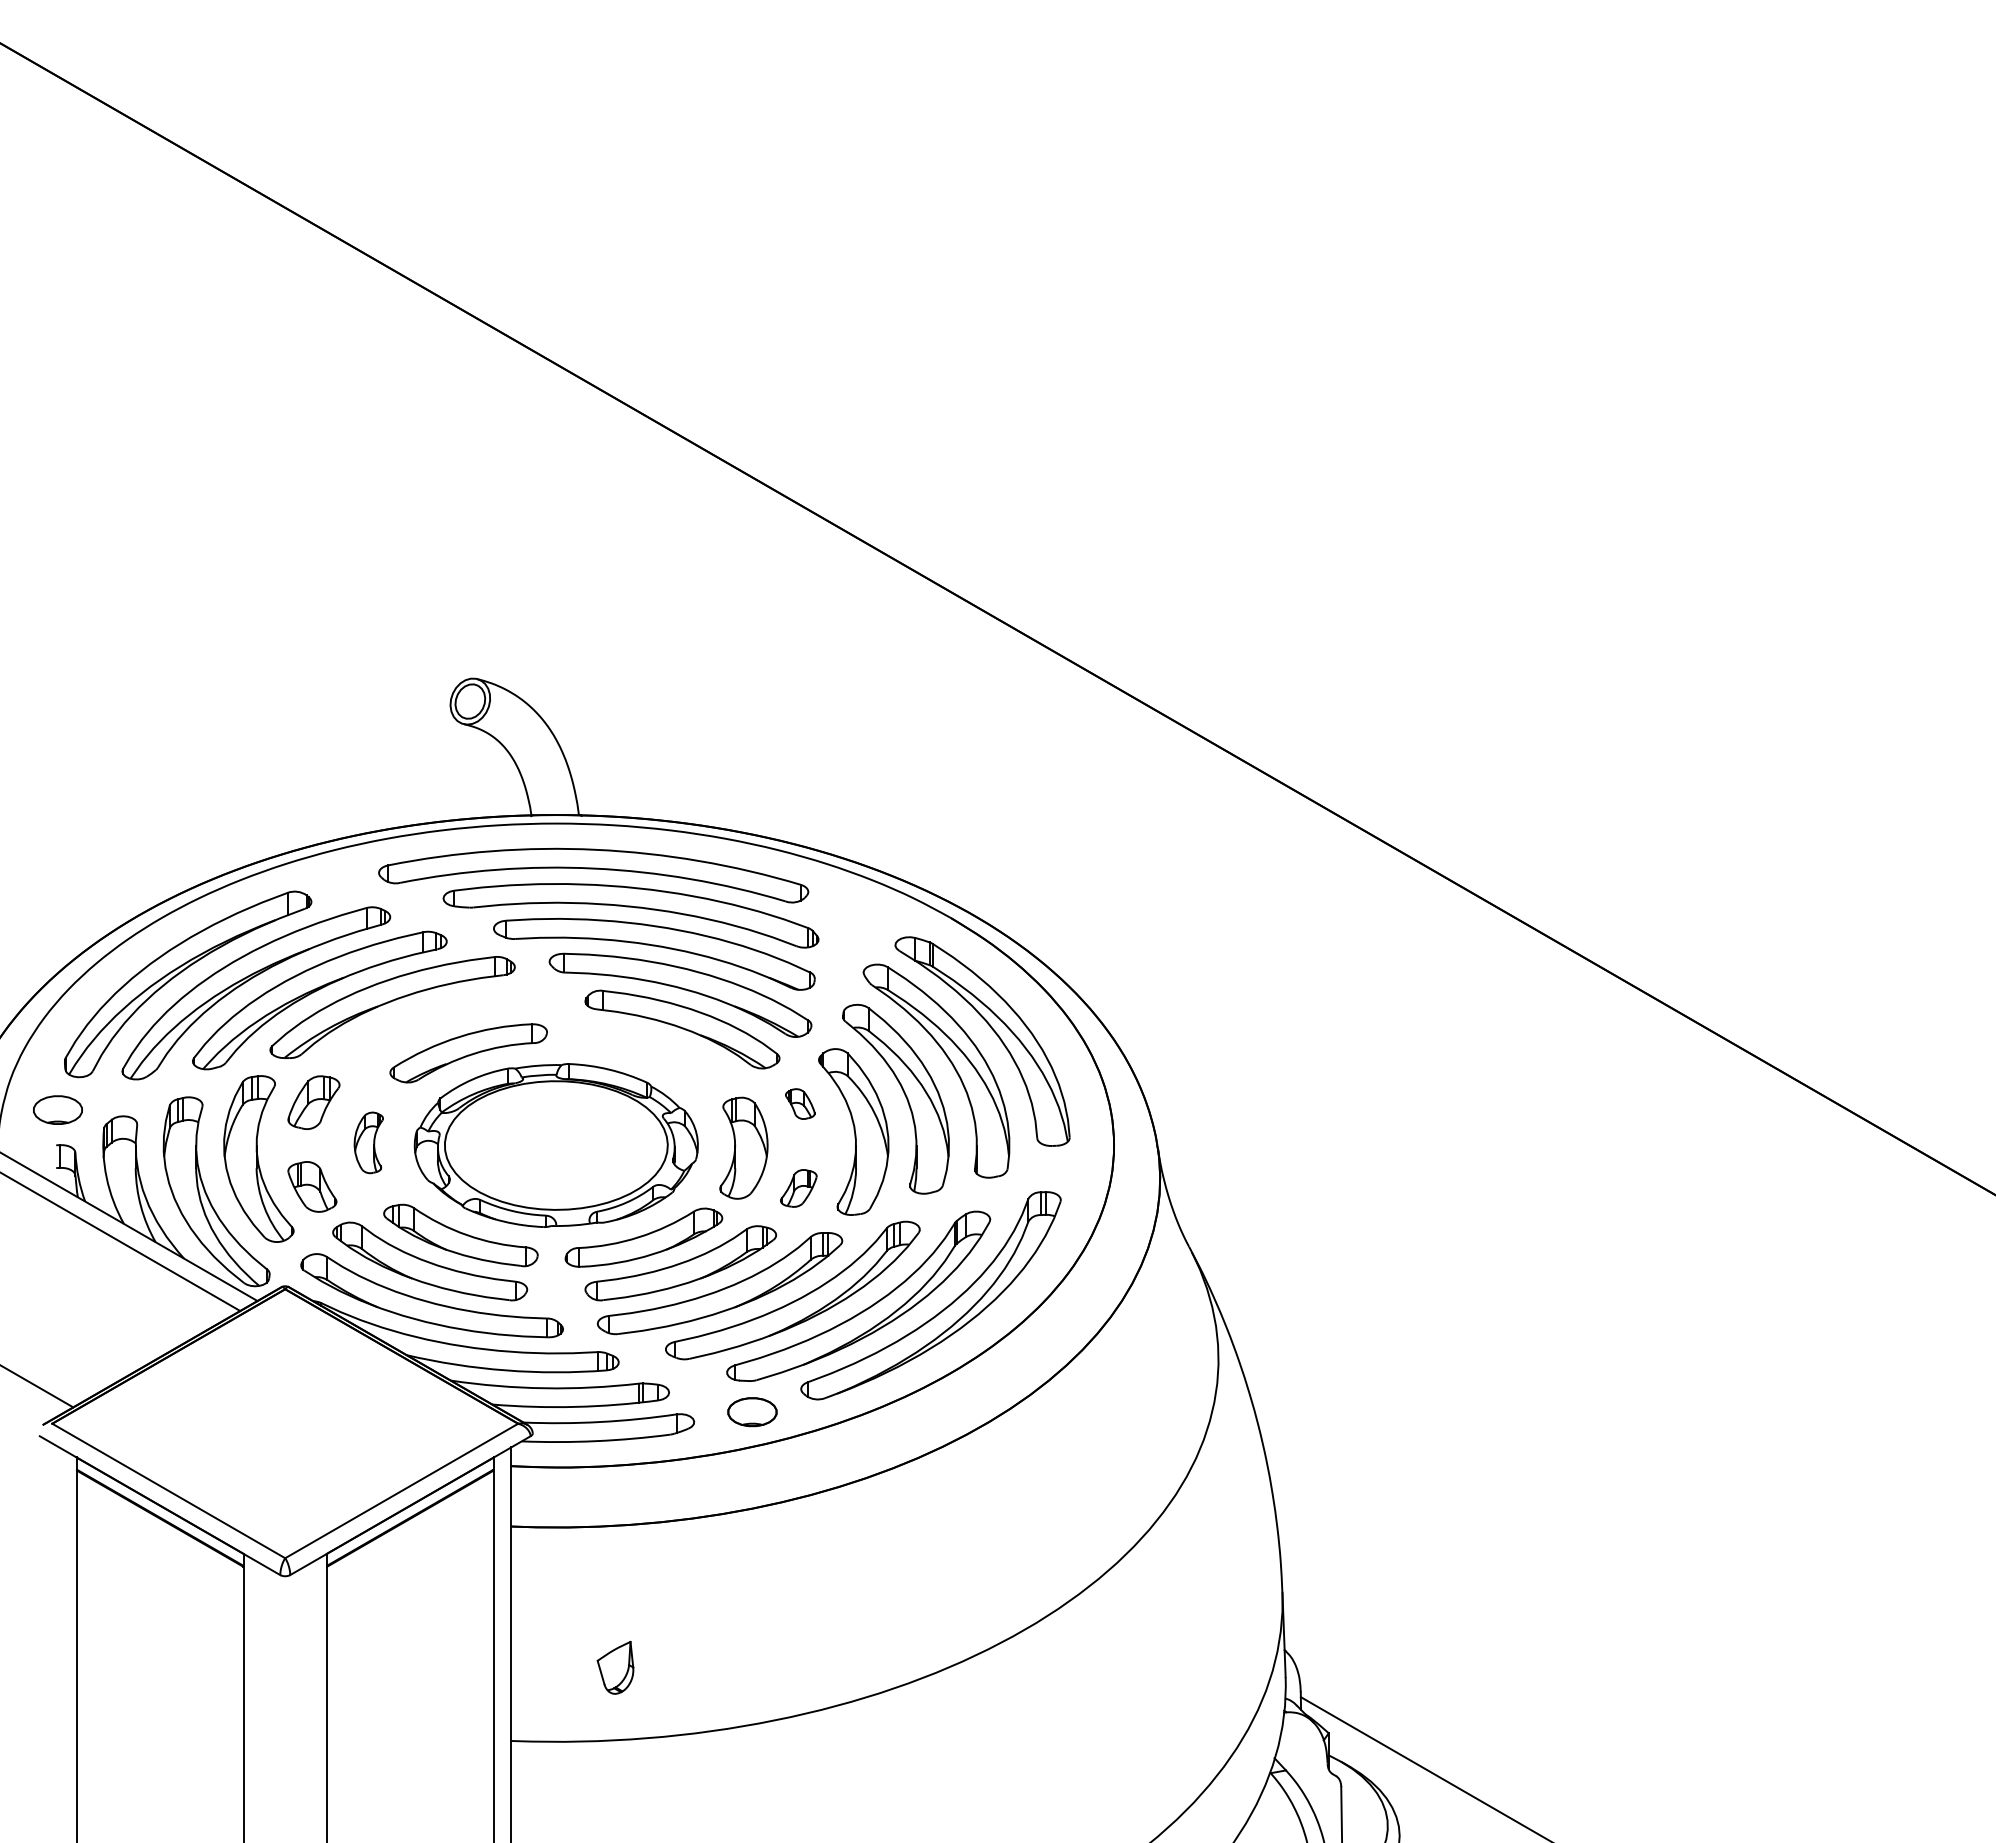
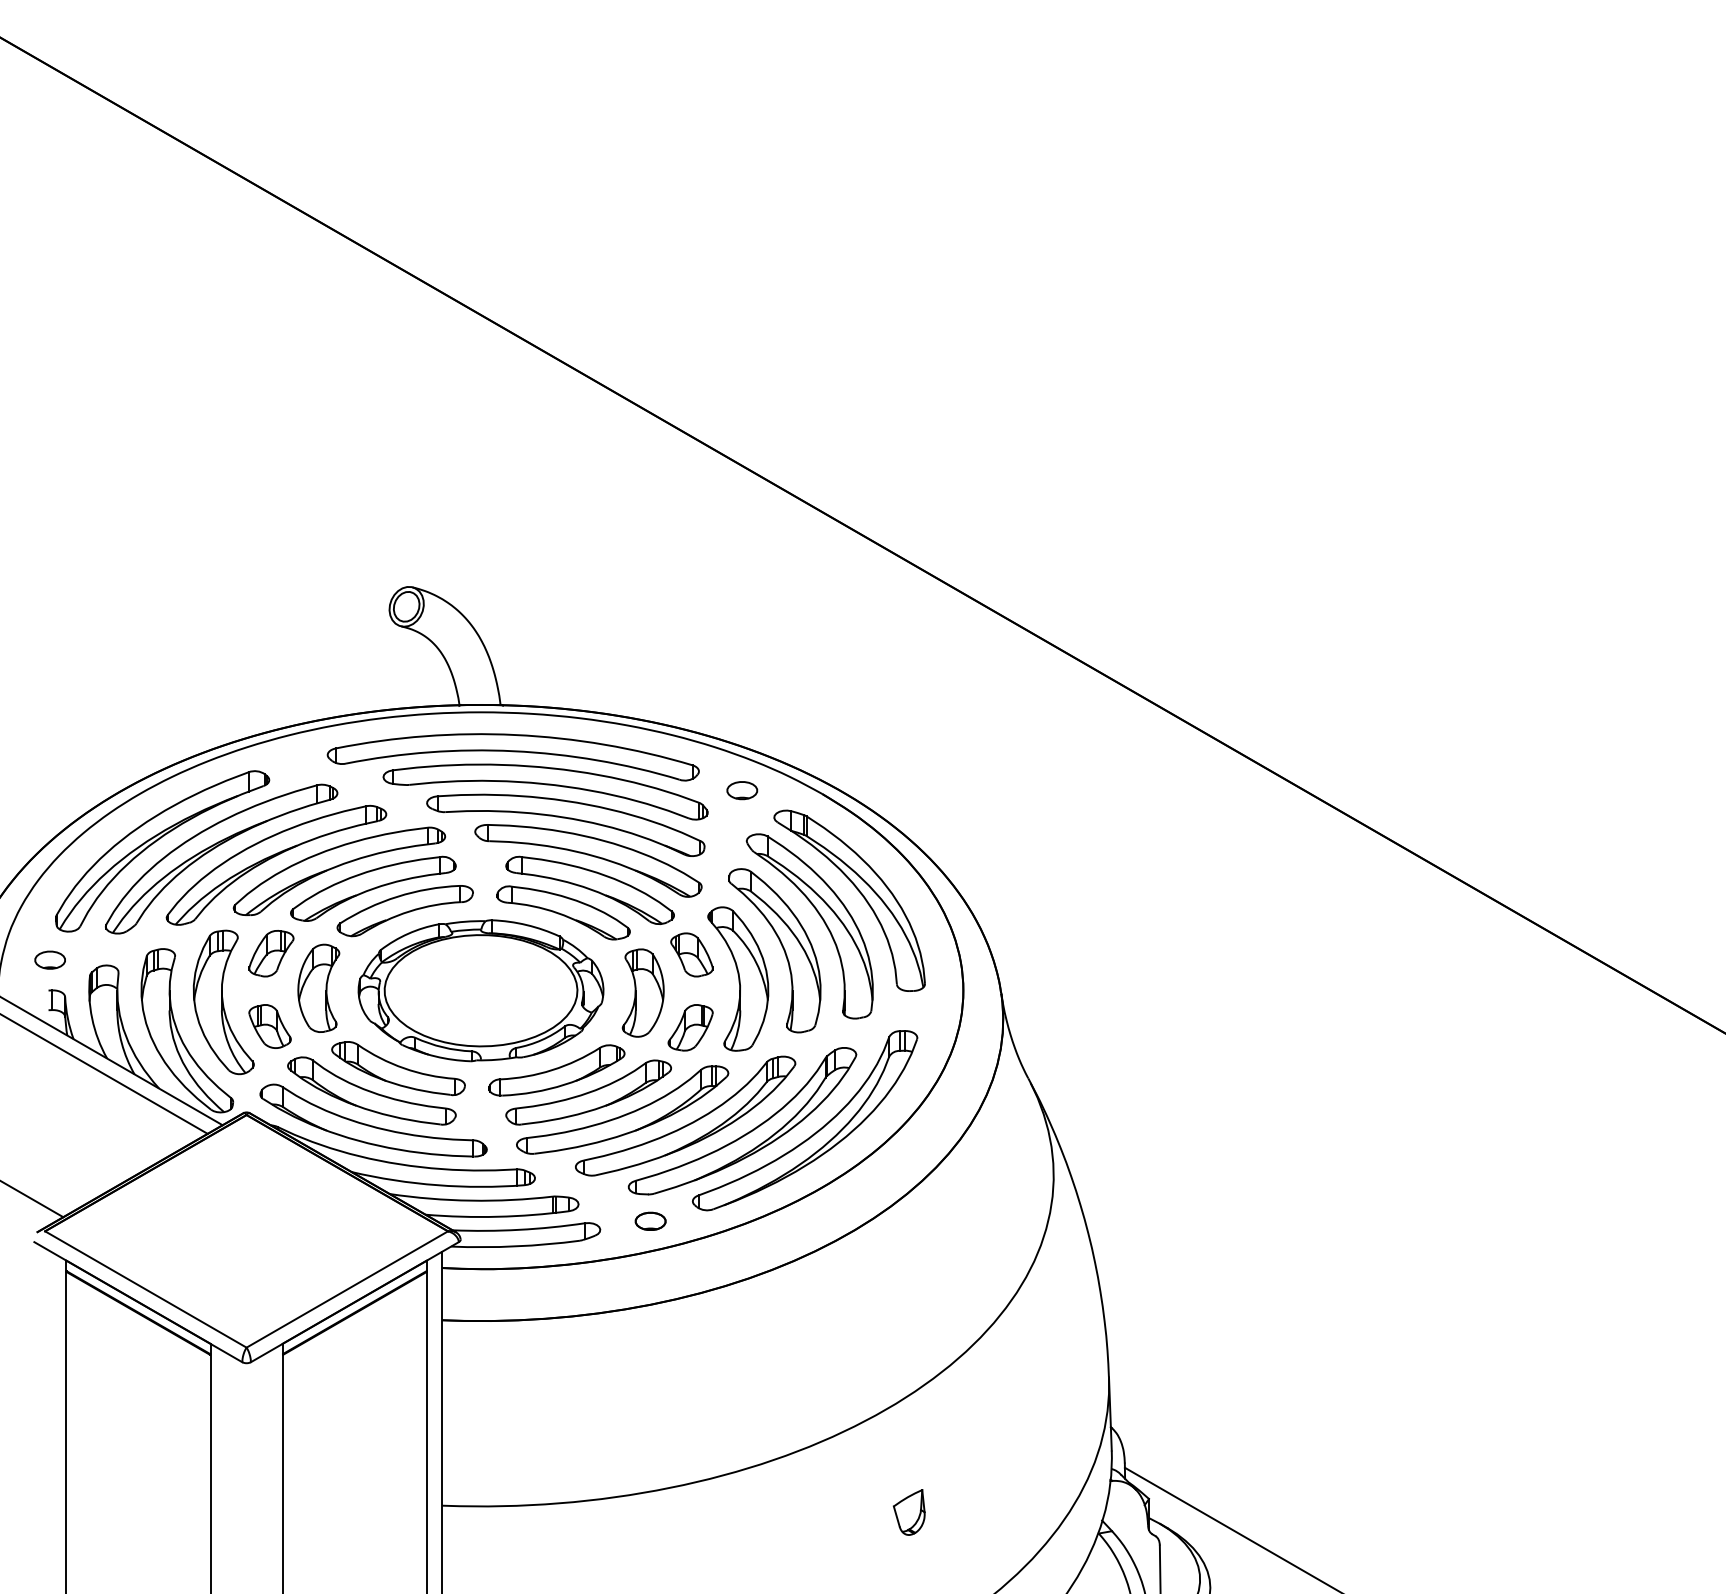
part: (858, 913) -> (742, 790), added
part: (431, 1027) -> (373, 888), added
part: (651, 1055) -> (563, 912), added
part: (800, 1103) -> (692, 954), size x1.67
part: (58, 1110) -> (50, 960), size x0.71
part: (368, 1142) -> (318, 988), size x1.67
part: (798, 1188) -> (690, 1027), size x1.43
part: (752, 1412) -> (650, 1221), size x0.71
part: (615, 1667) -> (909, 1512), moved

